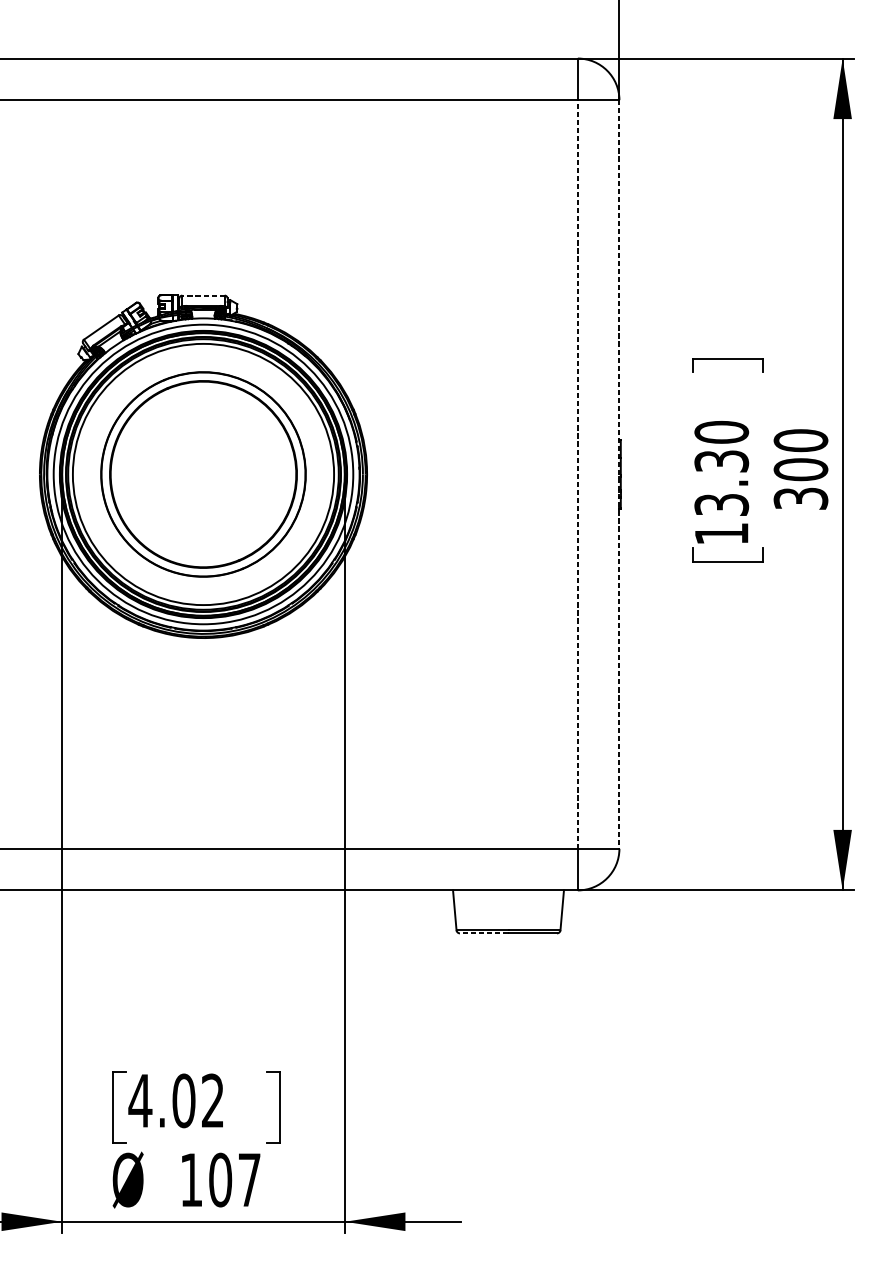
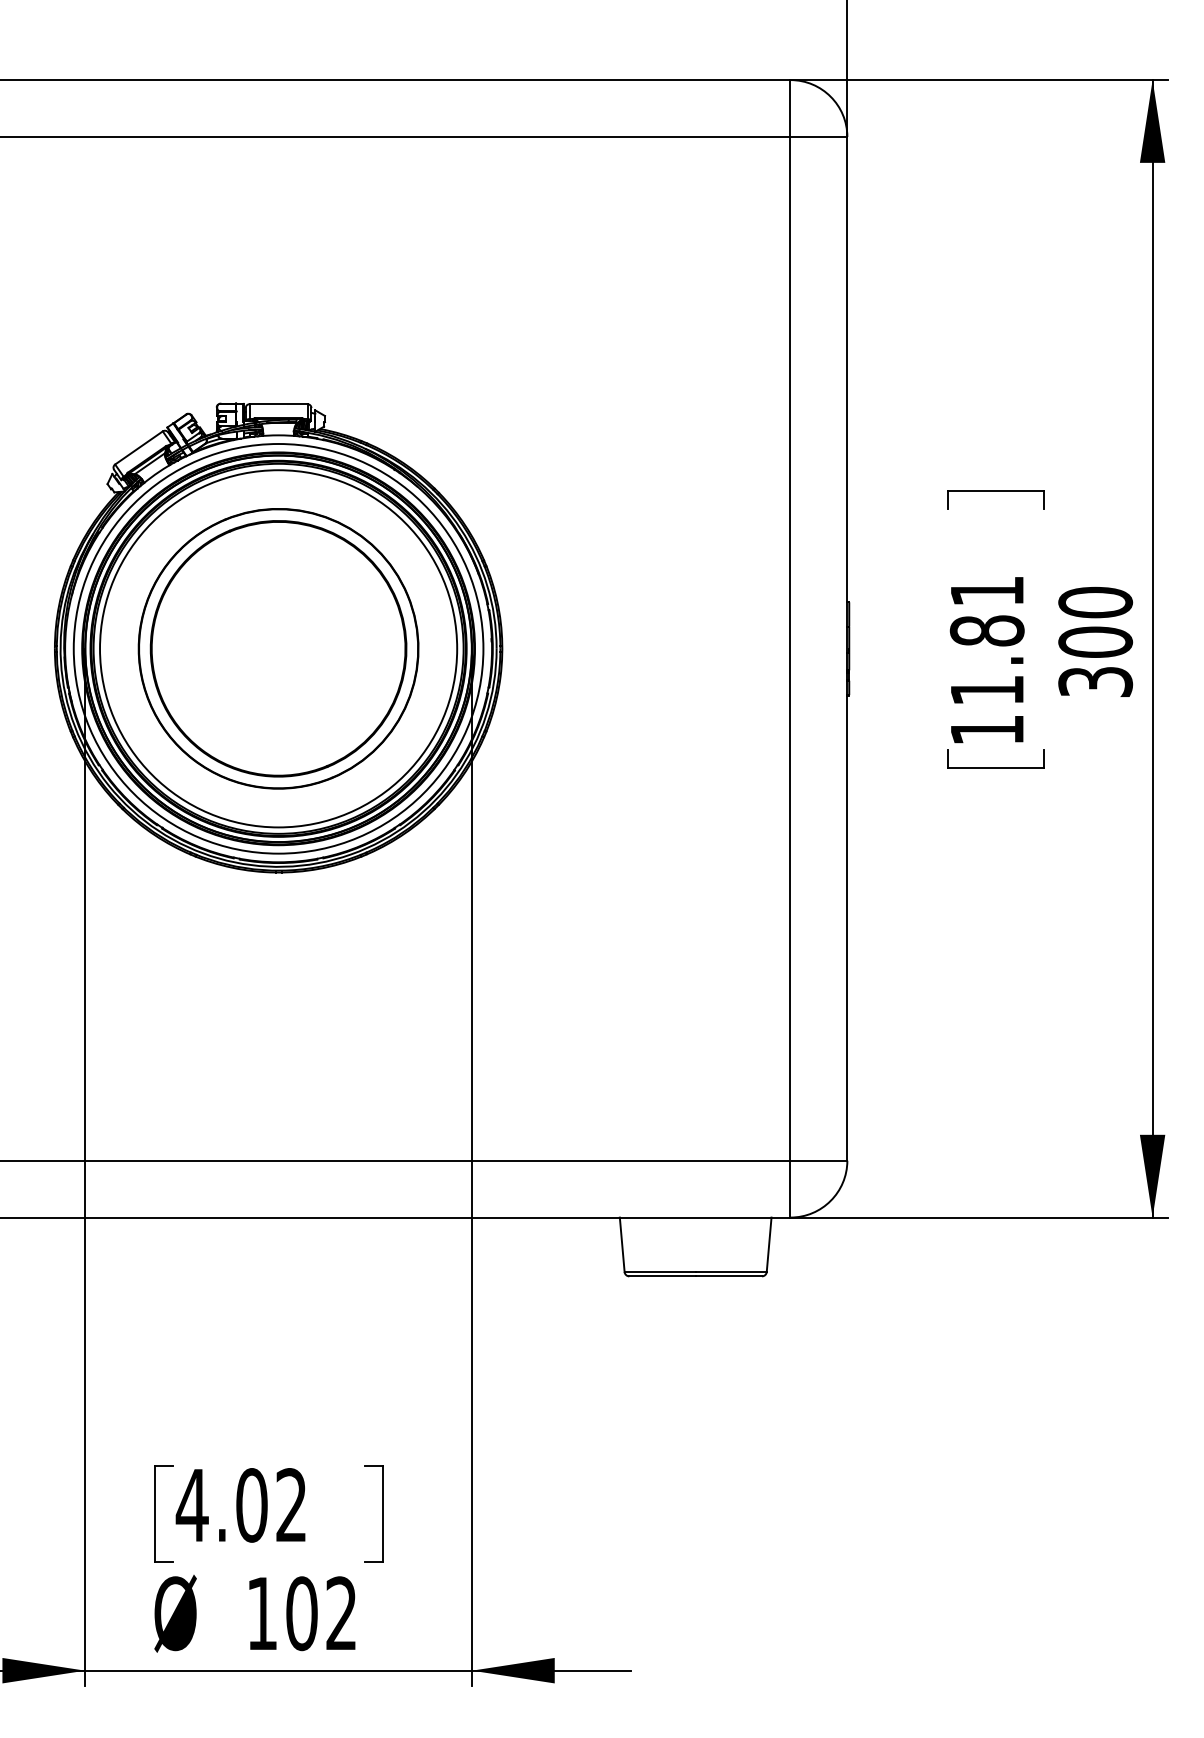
line: (203, 295) -> (278, 404), dashed -> solid
text: (721, 468) -> (986, 640), 13.30 -> 11.81
line: (577, 474) -> (790, 648), dashed -> solid
line: (619, 474) -> (847, 648), dashed -> solid
line: (484, 933) -> (662, 1276), dashed -> solid
text: (249, 1179) -> (341, 1612), 107 -> 102

